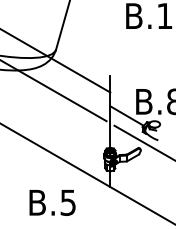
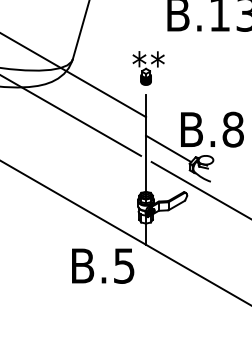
part: (112, 56) -> (148, 68), added
text: (52, 202) -> (103, 265), moved

